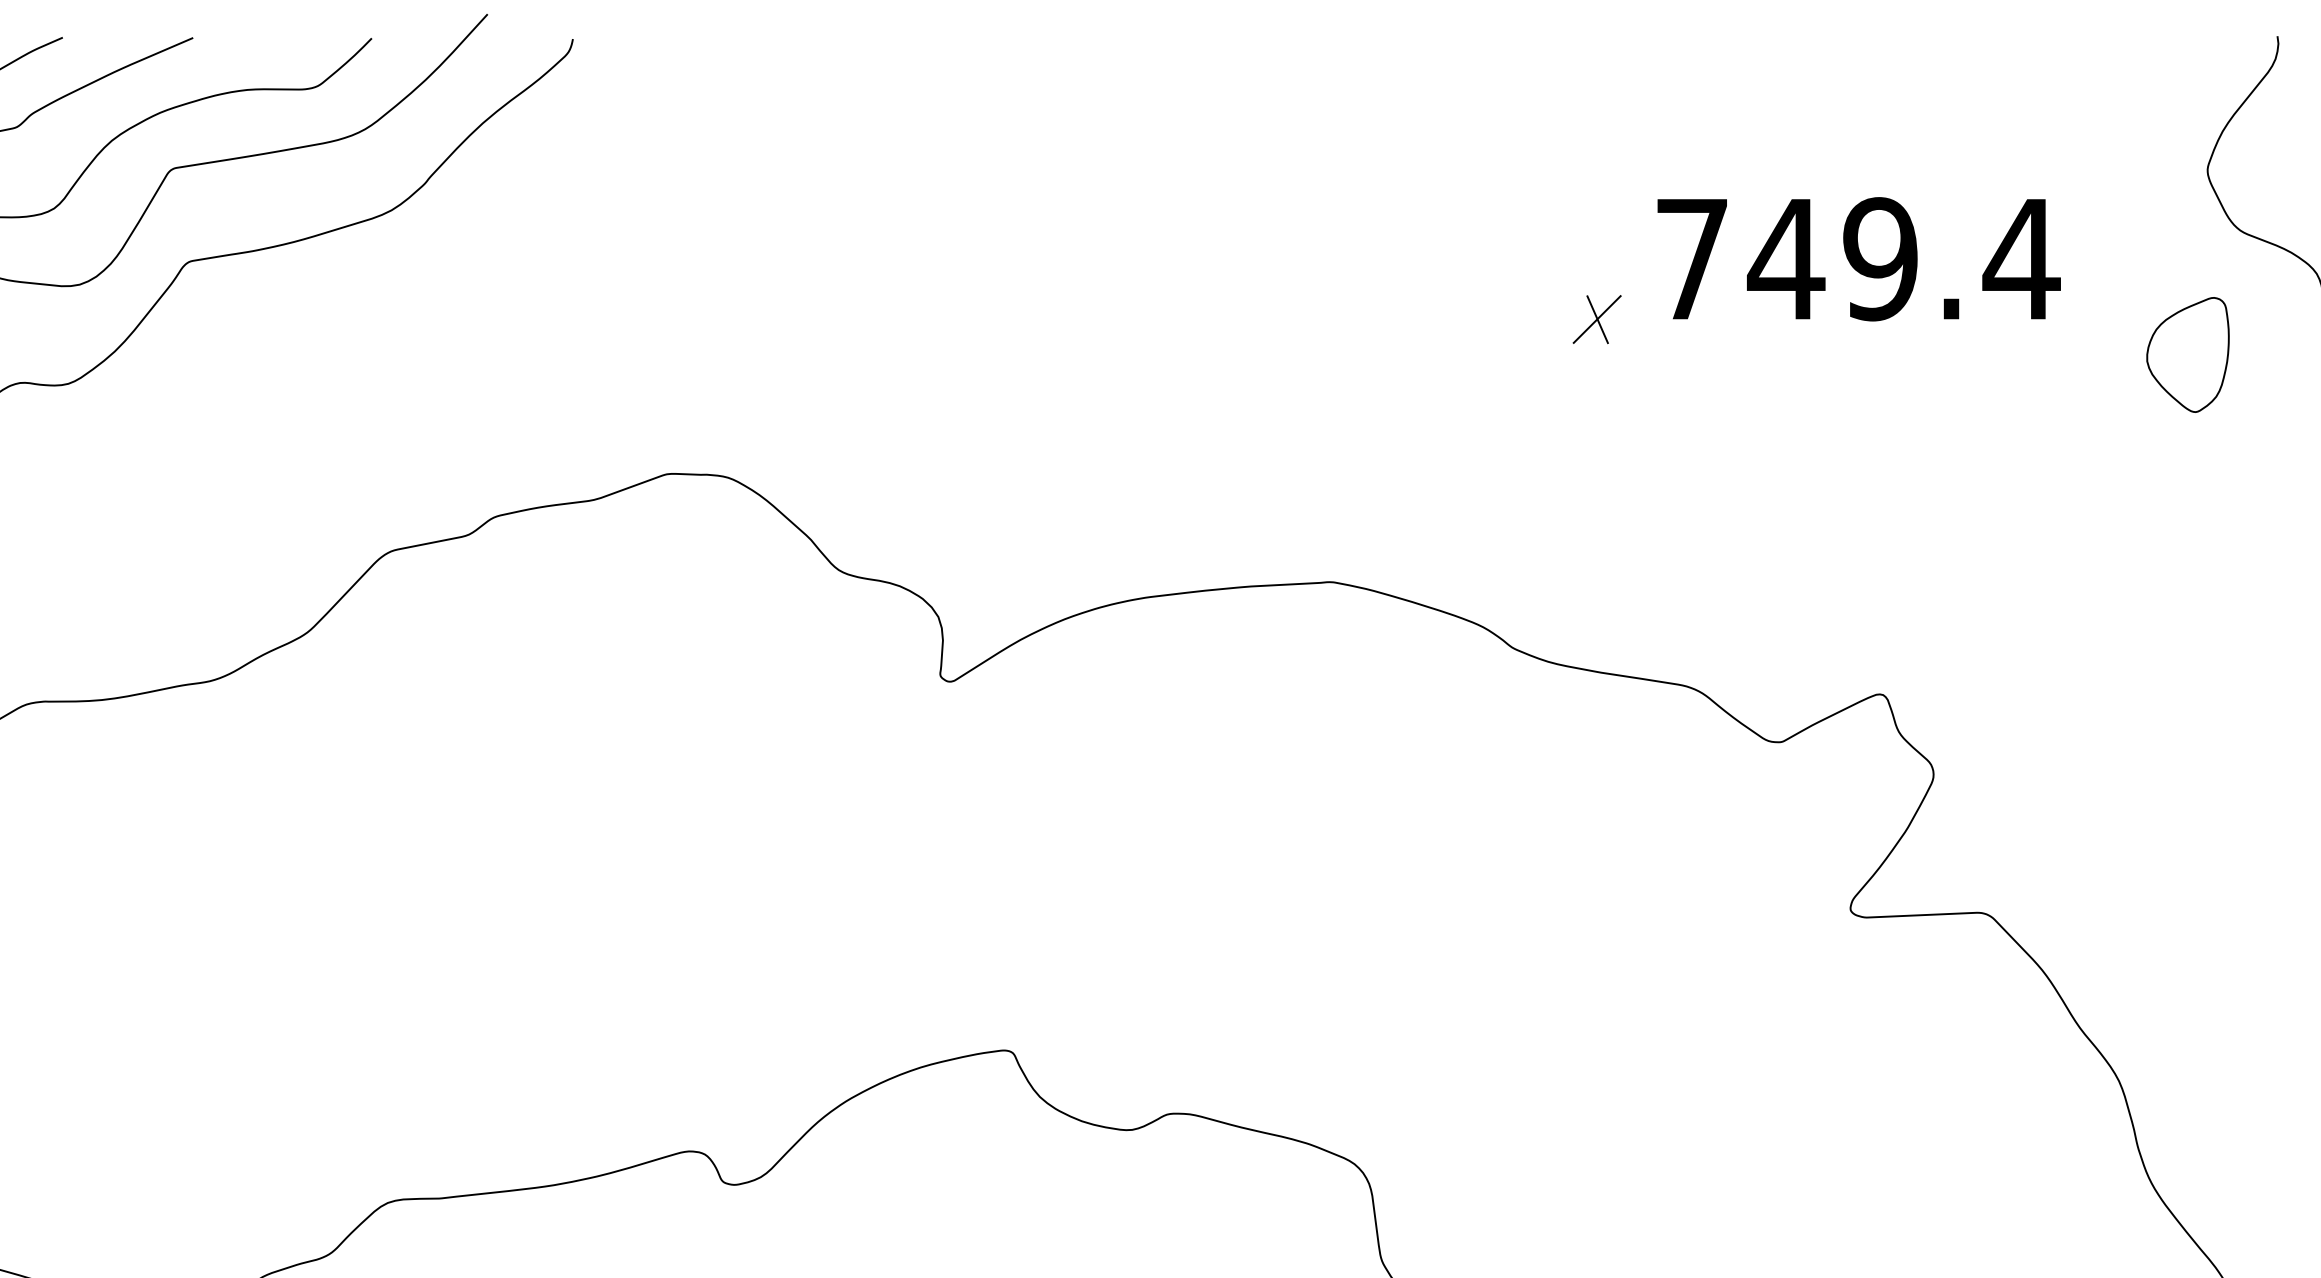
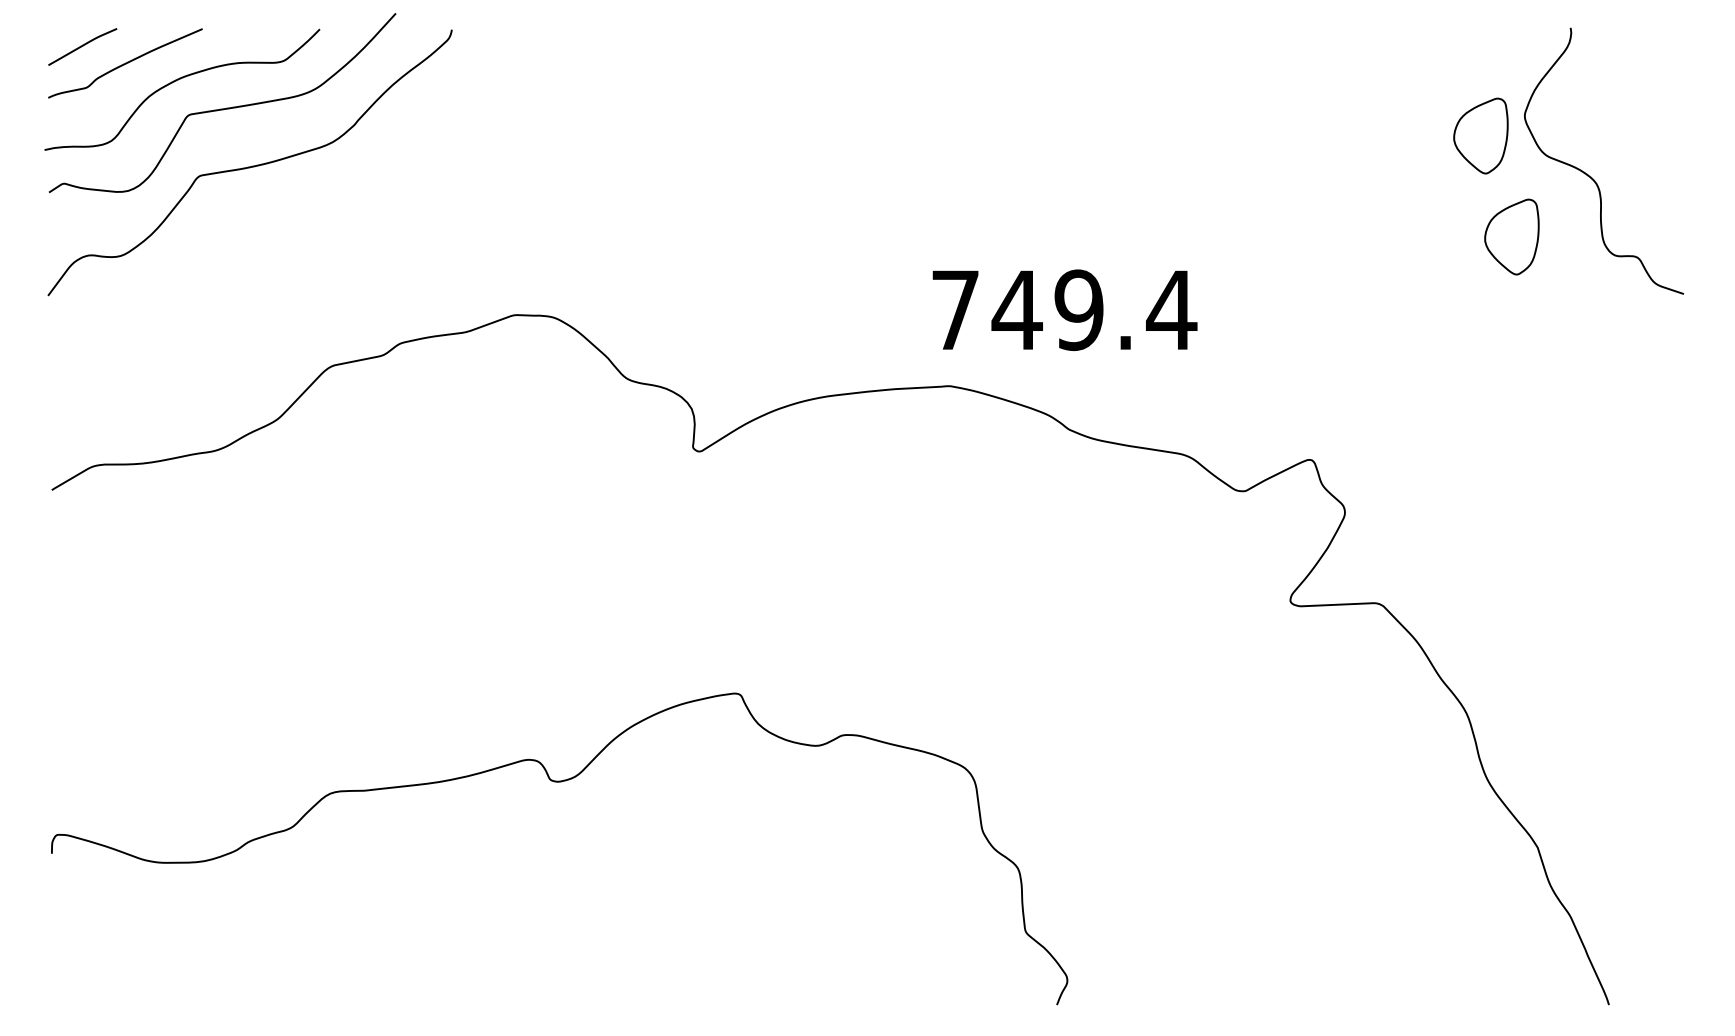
part: (2140, 200) -> (1480, 135), added
text: (1858, 258) -> (1064, 309), moved
part: (1596, 319) -> (1123, 213), removed

